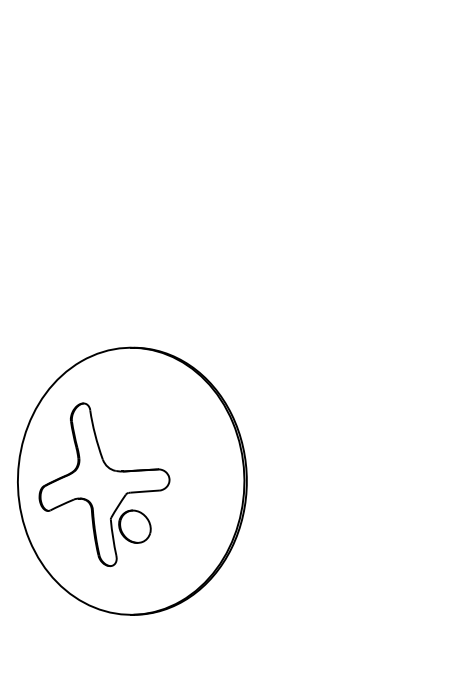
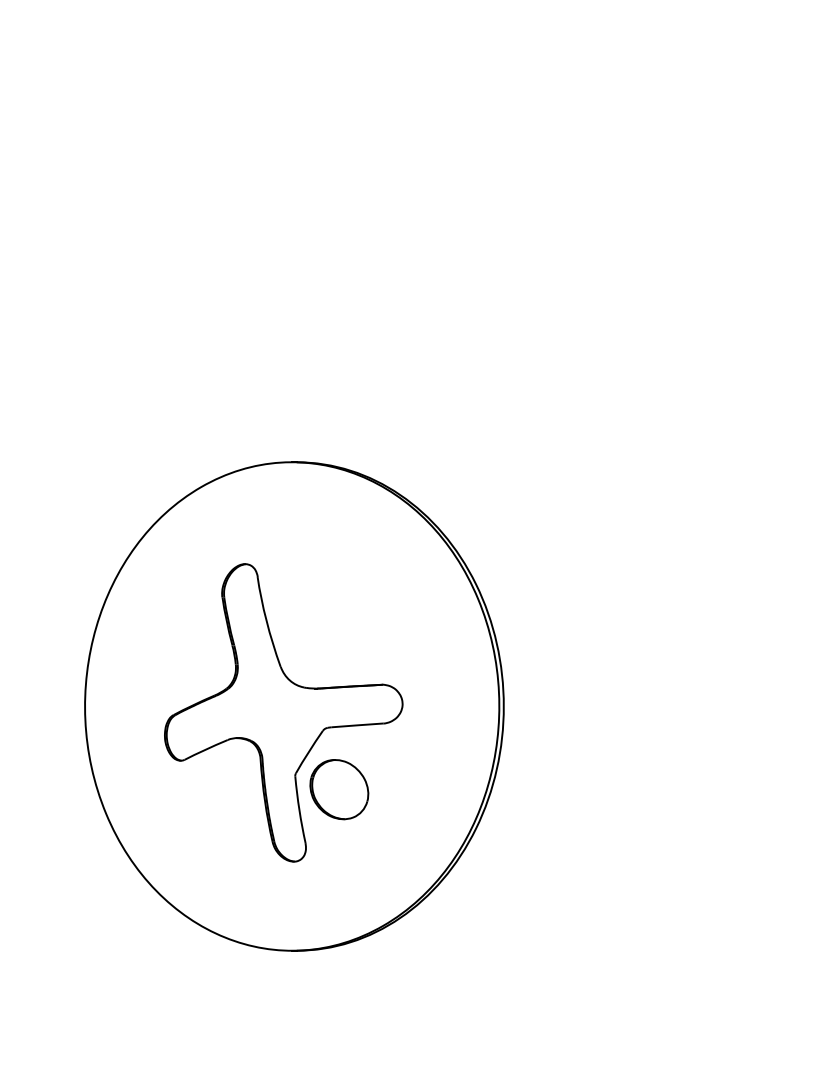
part: (104, 484) -> (283, 712), moved

